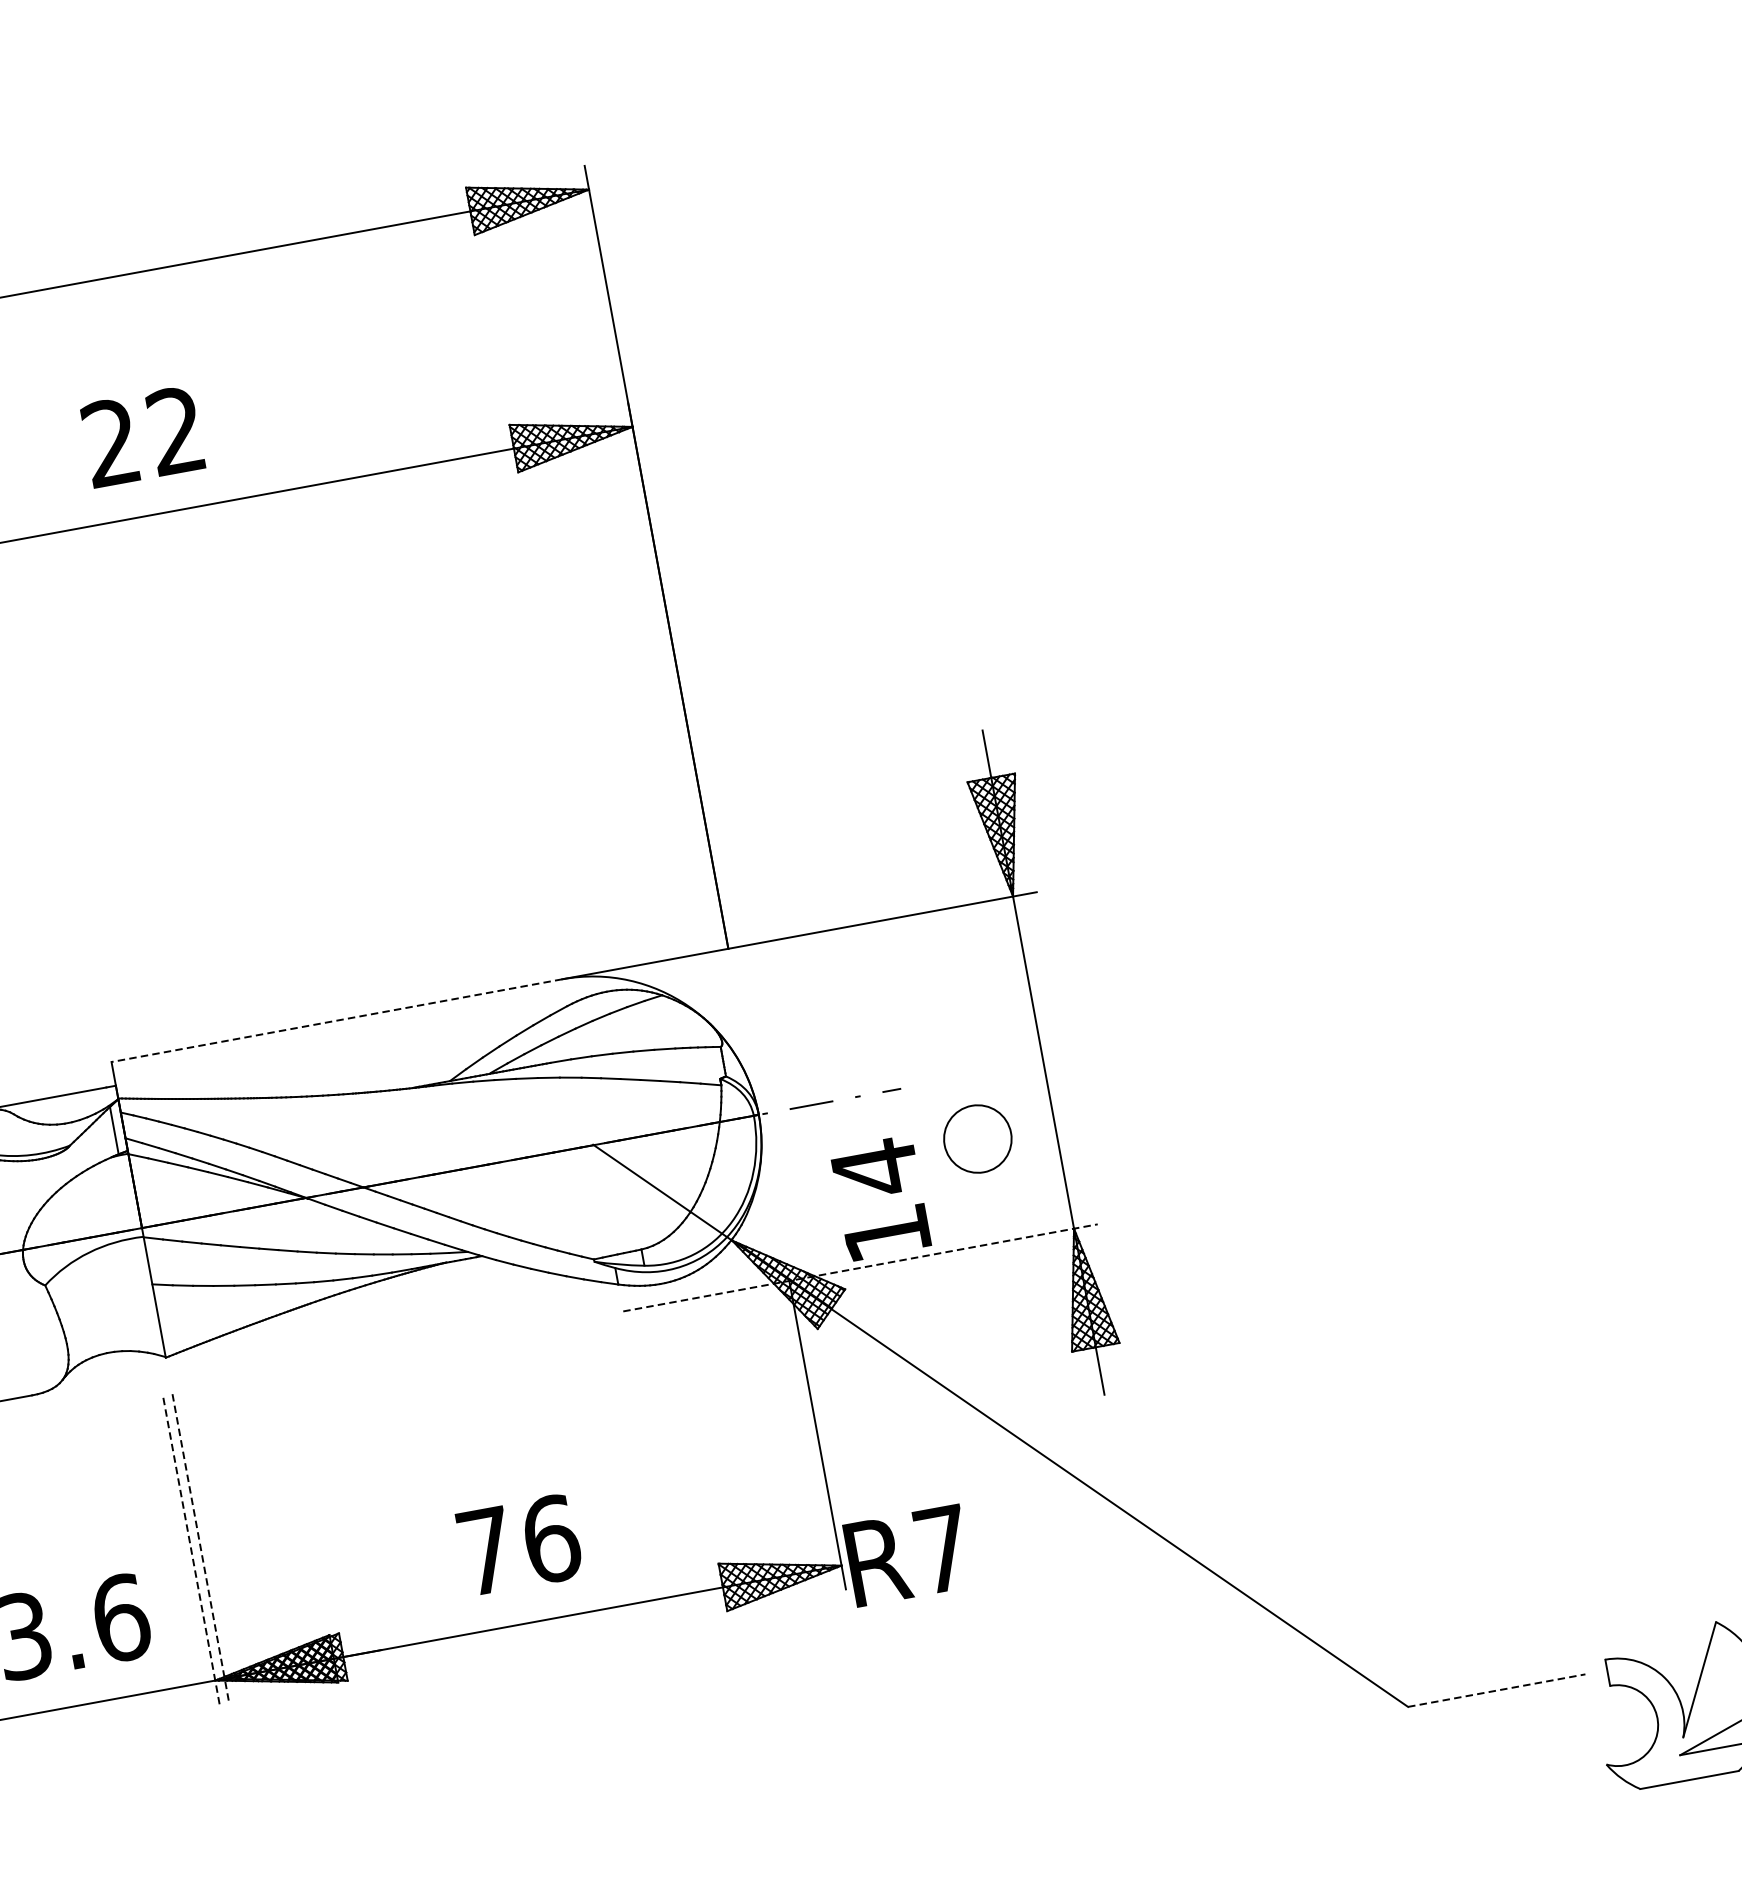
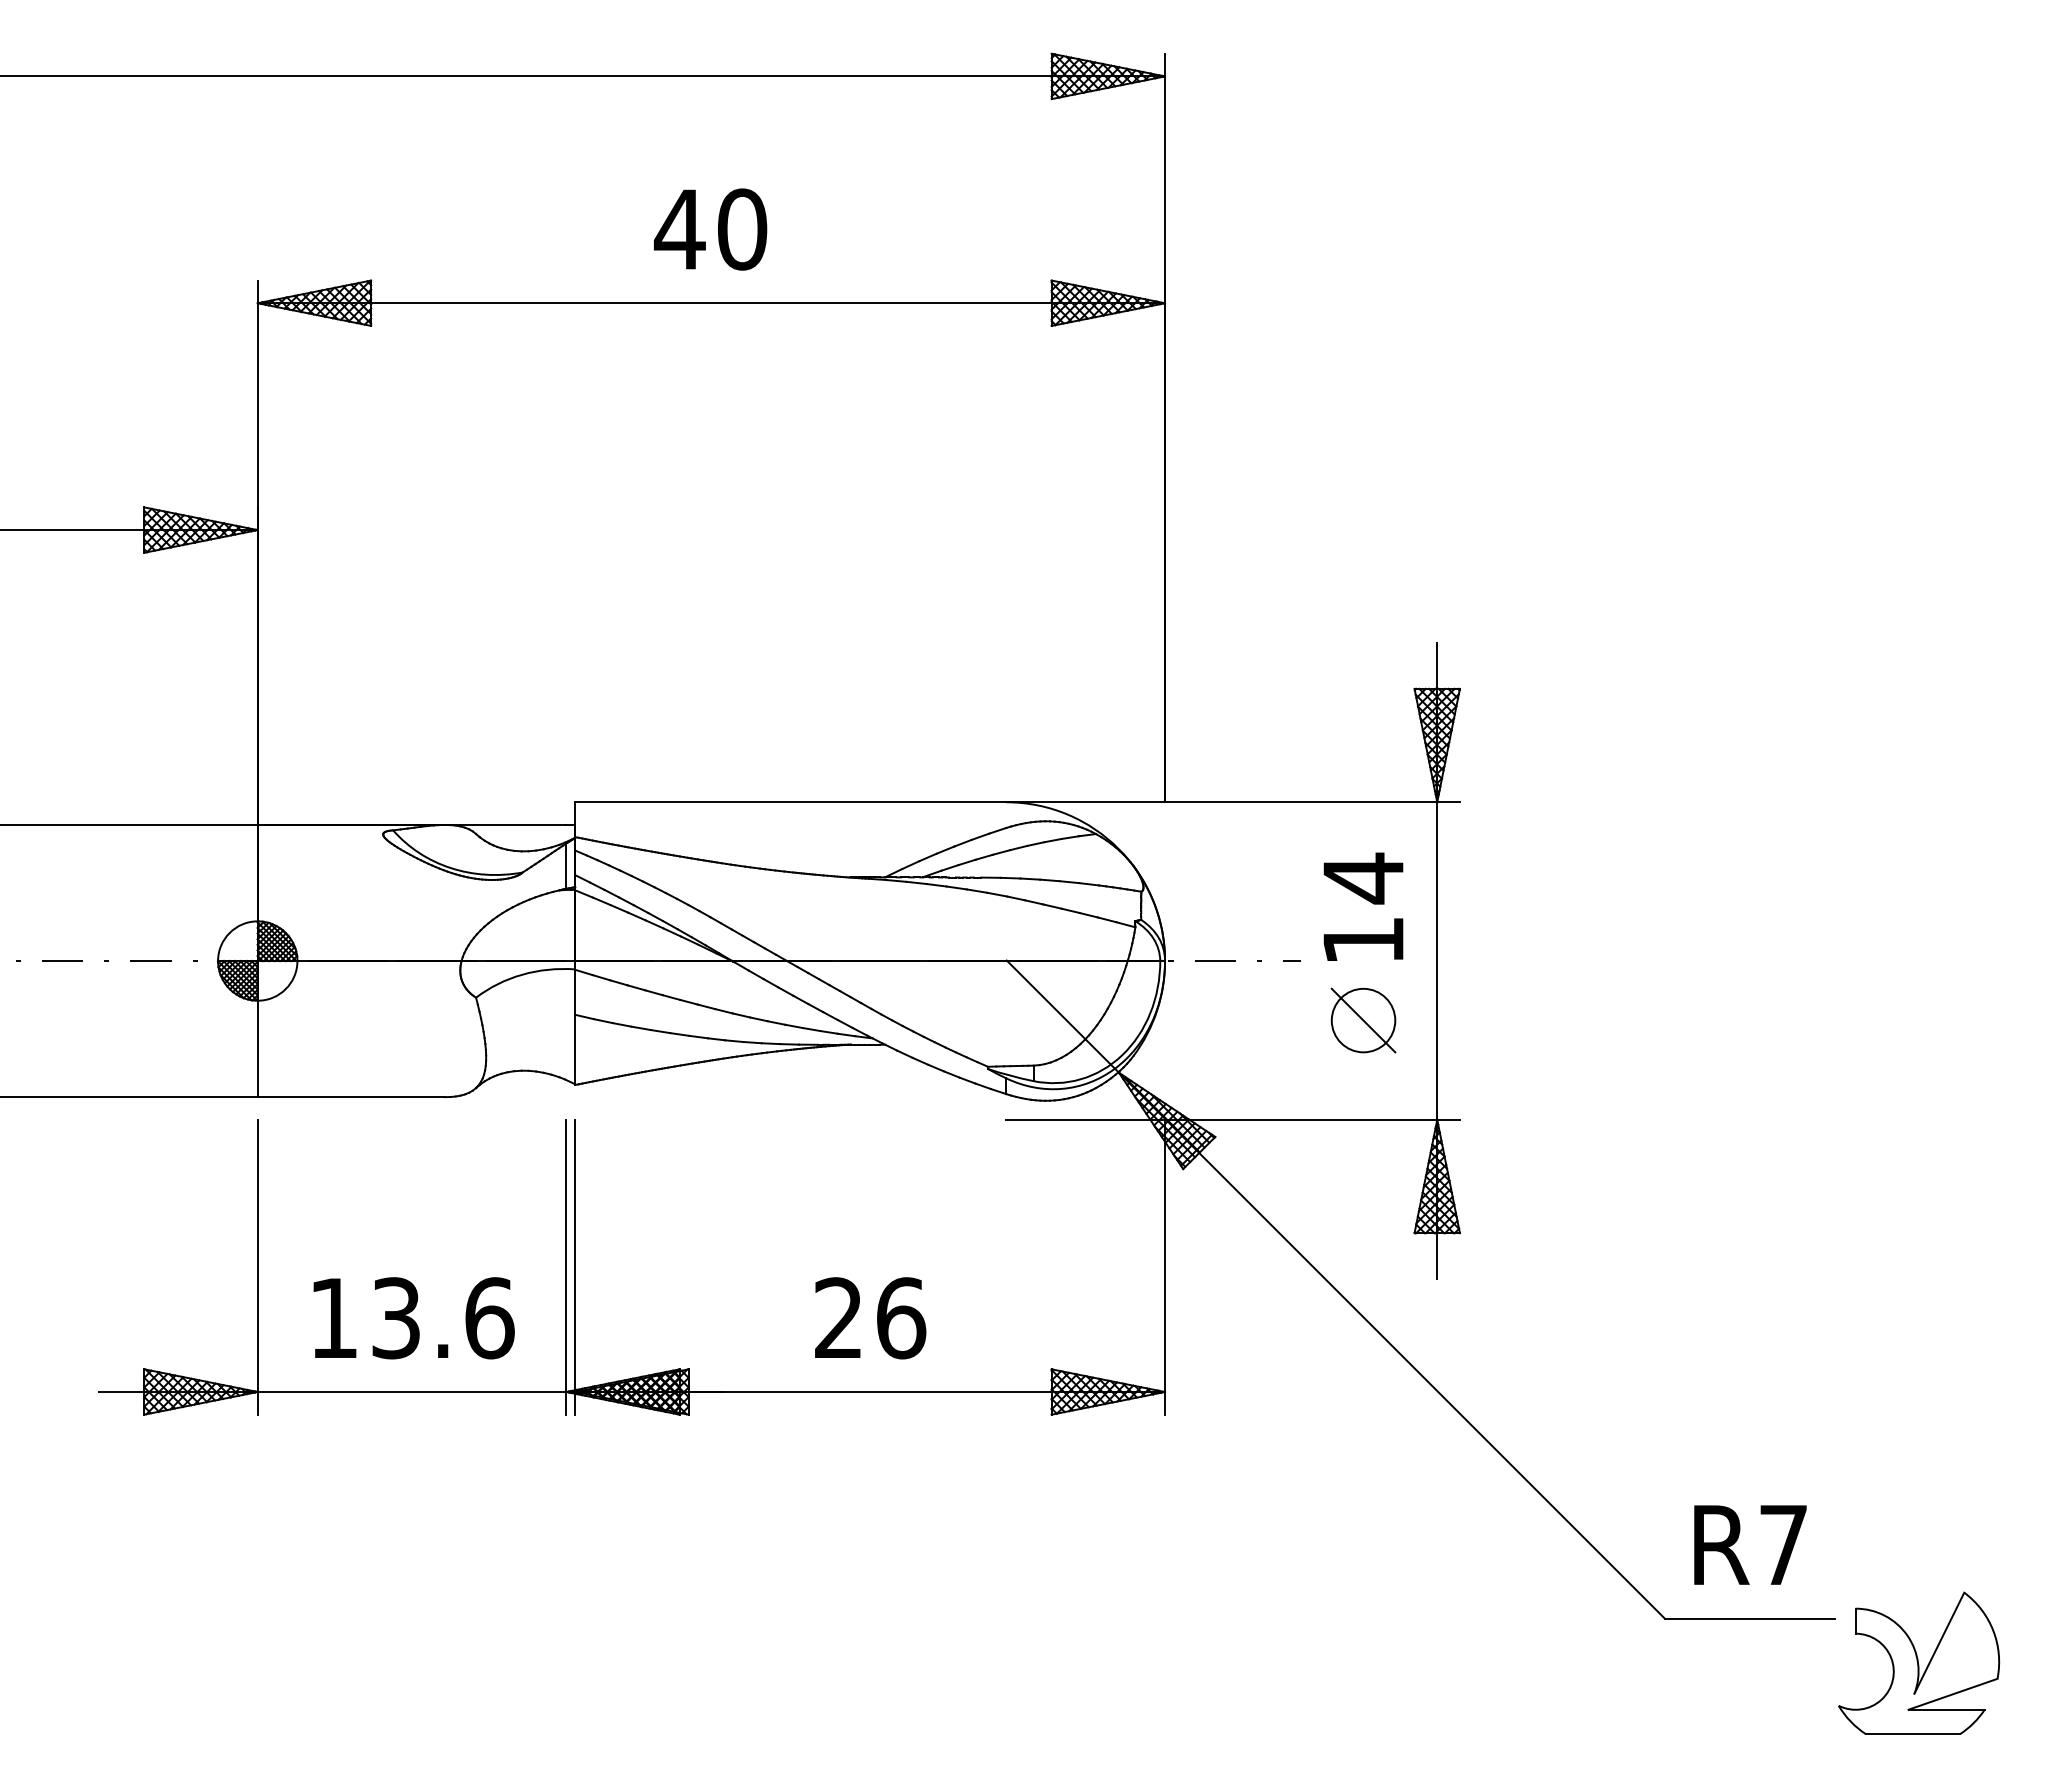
text: (142, 436) -> (710, 229), 22 -> 40
line: (336, 1020) -> (790, 802), dashed -> solid
line: (977, 1138) -> (1363, 1020), added
text: (880, 1197) -> (1363, 906), moved
line: (860, 1267) -> (1233, 1119), dashed -> solid
line: (201, 1548) -> (575, 1267), dashed -> solid
line: (191, 1549) -> (566, 1266), dashed -> solid
text: (485, 1550) -> (838, 1317), 76 -> 26
text: (908, 1555) -> (1750, 1544), moved
line: (1496, 1690) -> (1749, 1618), dashed -> solid

